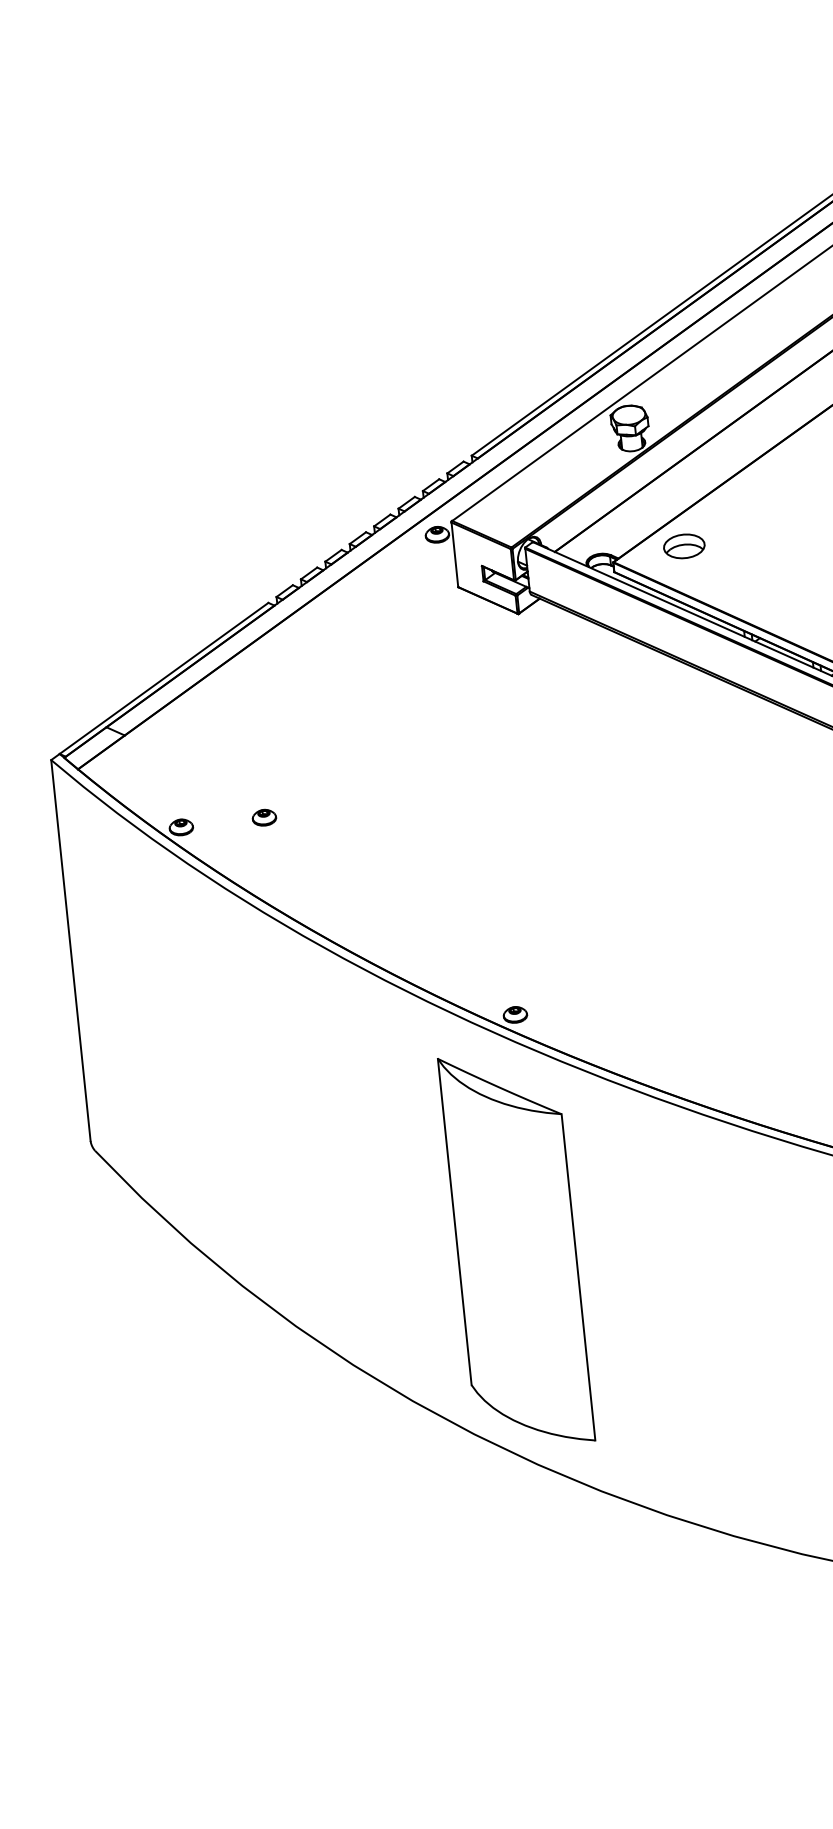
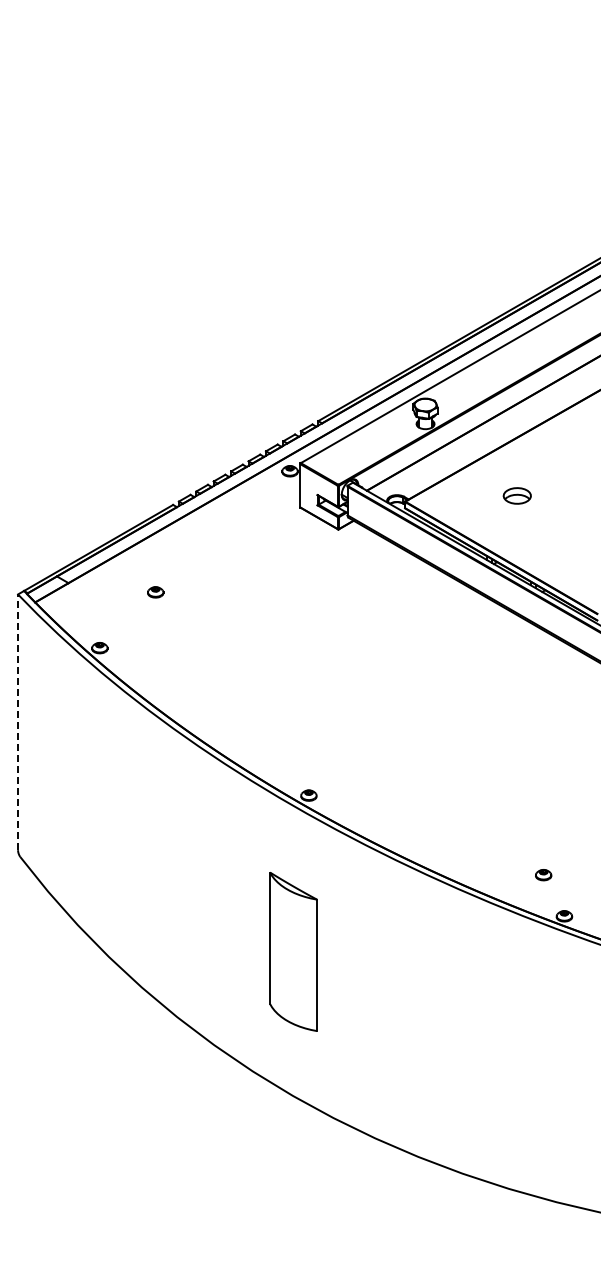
part: (683, 545) -> (516, 495), moved
part: (264, 817) -> (155, 592), moved
line: (71, 950) -> (18, 722), solid -> dashed
part: (516, 1249) -> (293, 951), size x0.6

